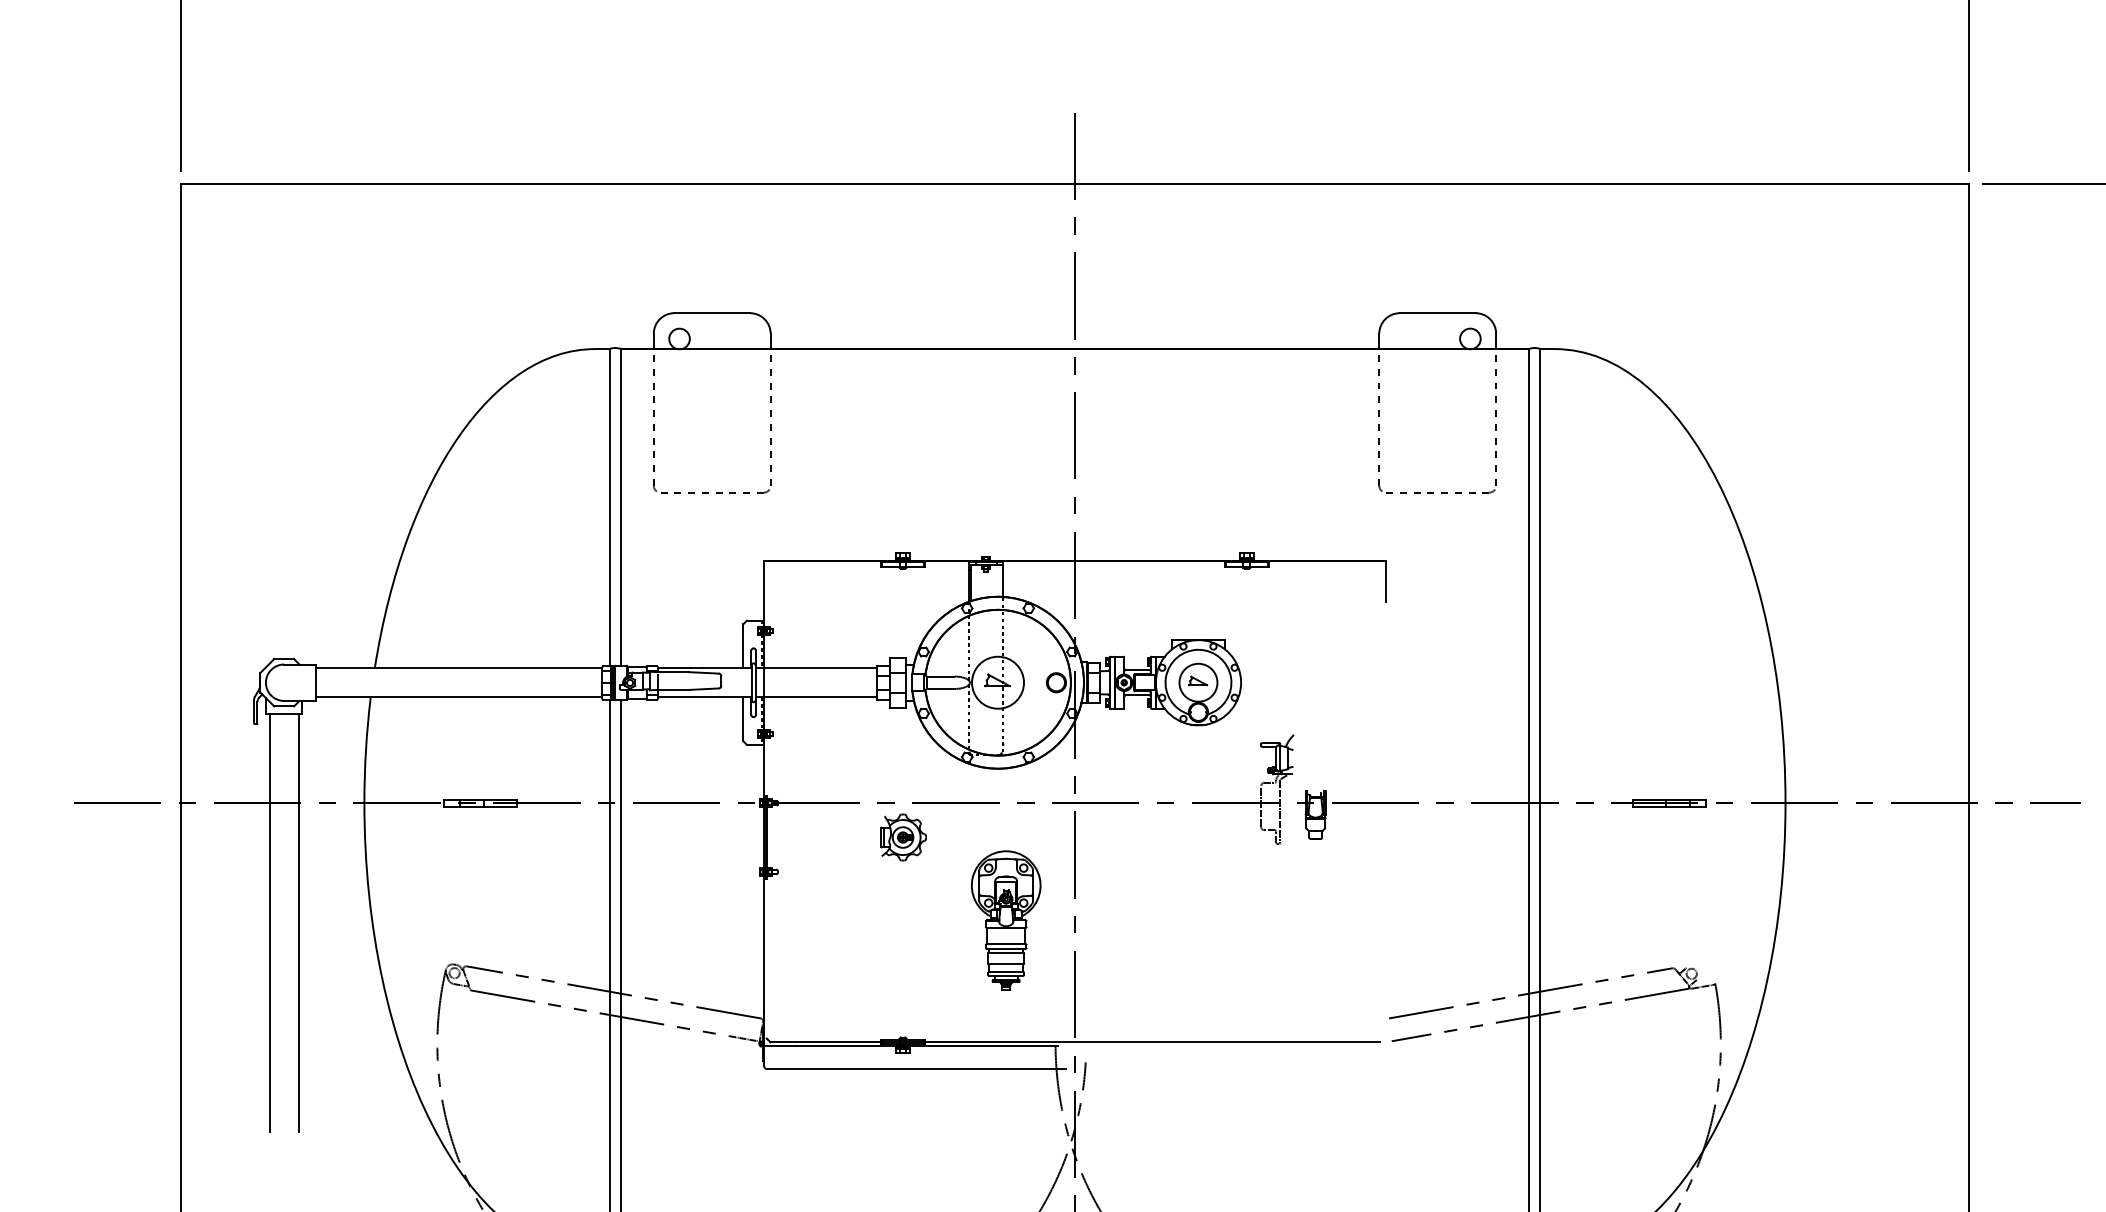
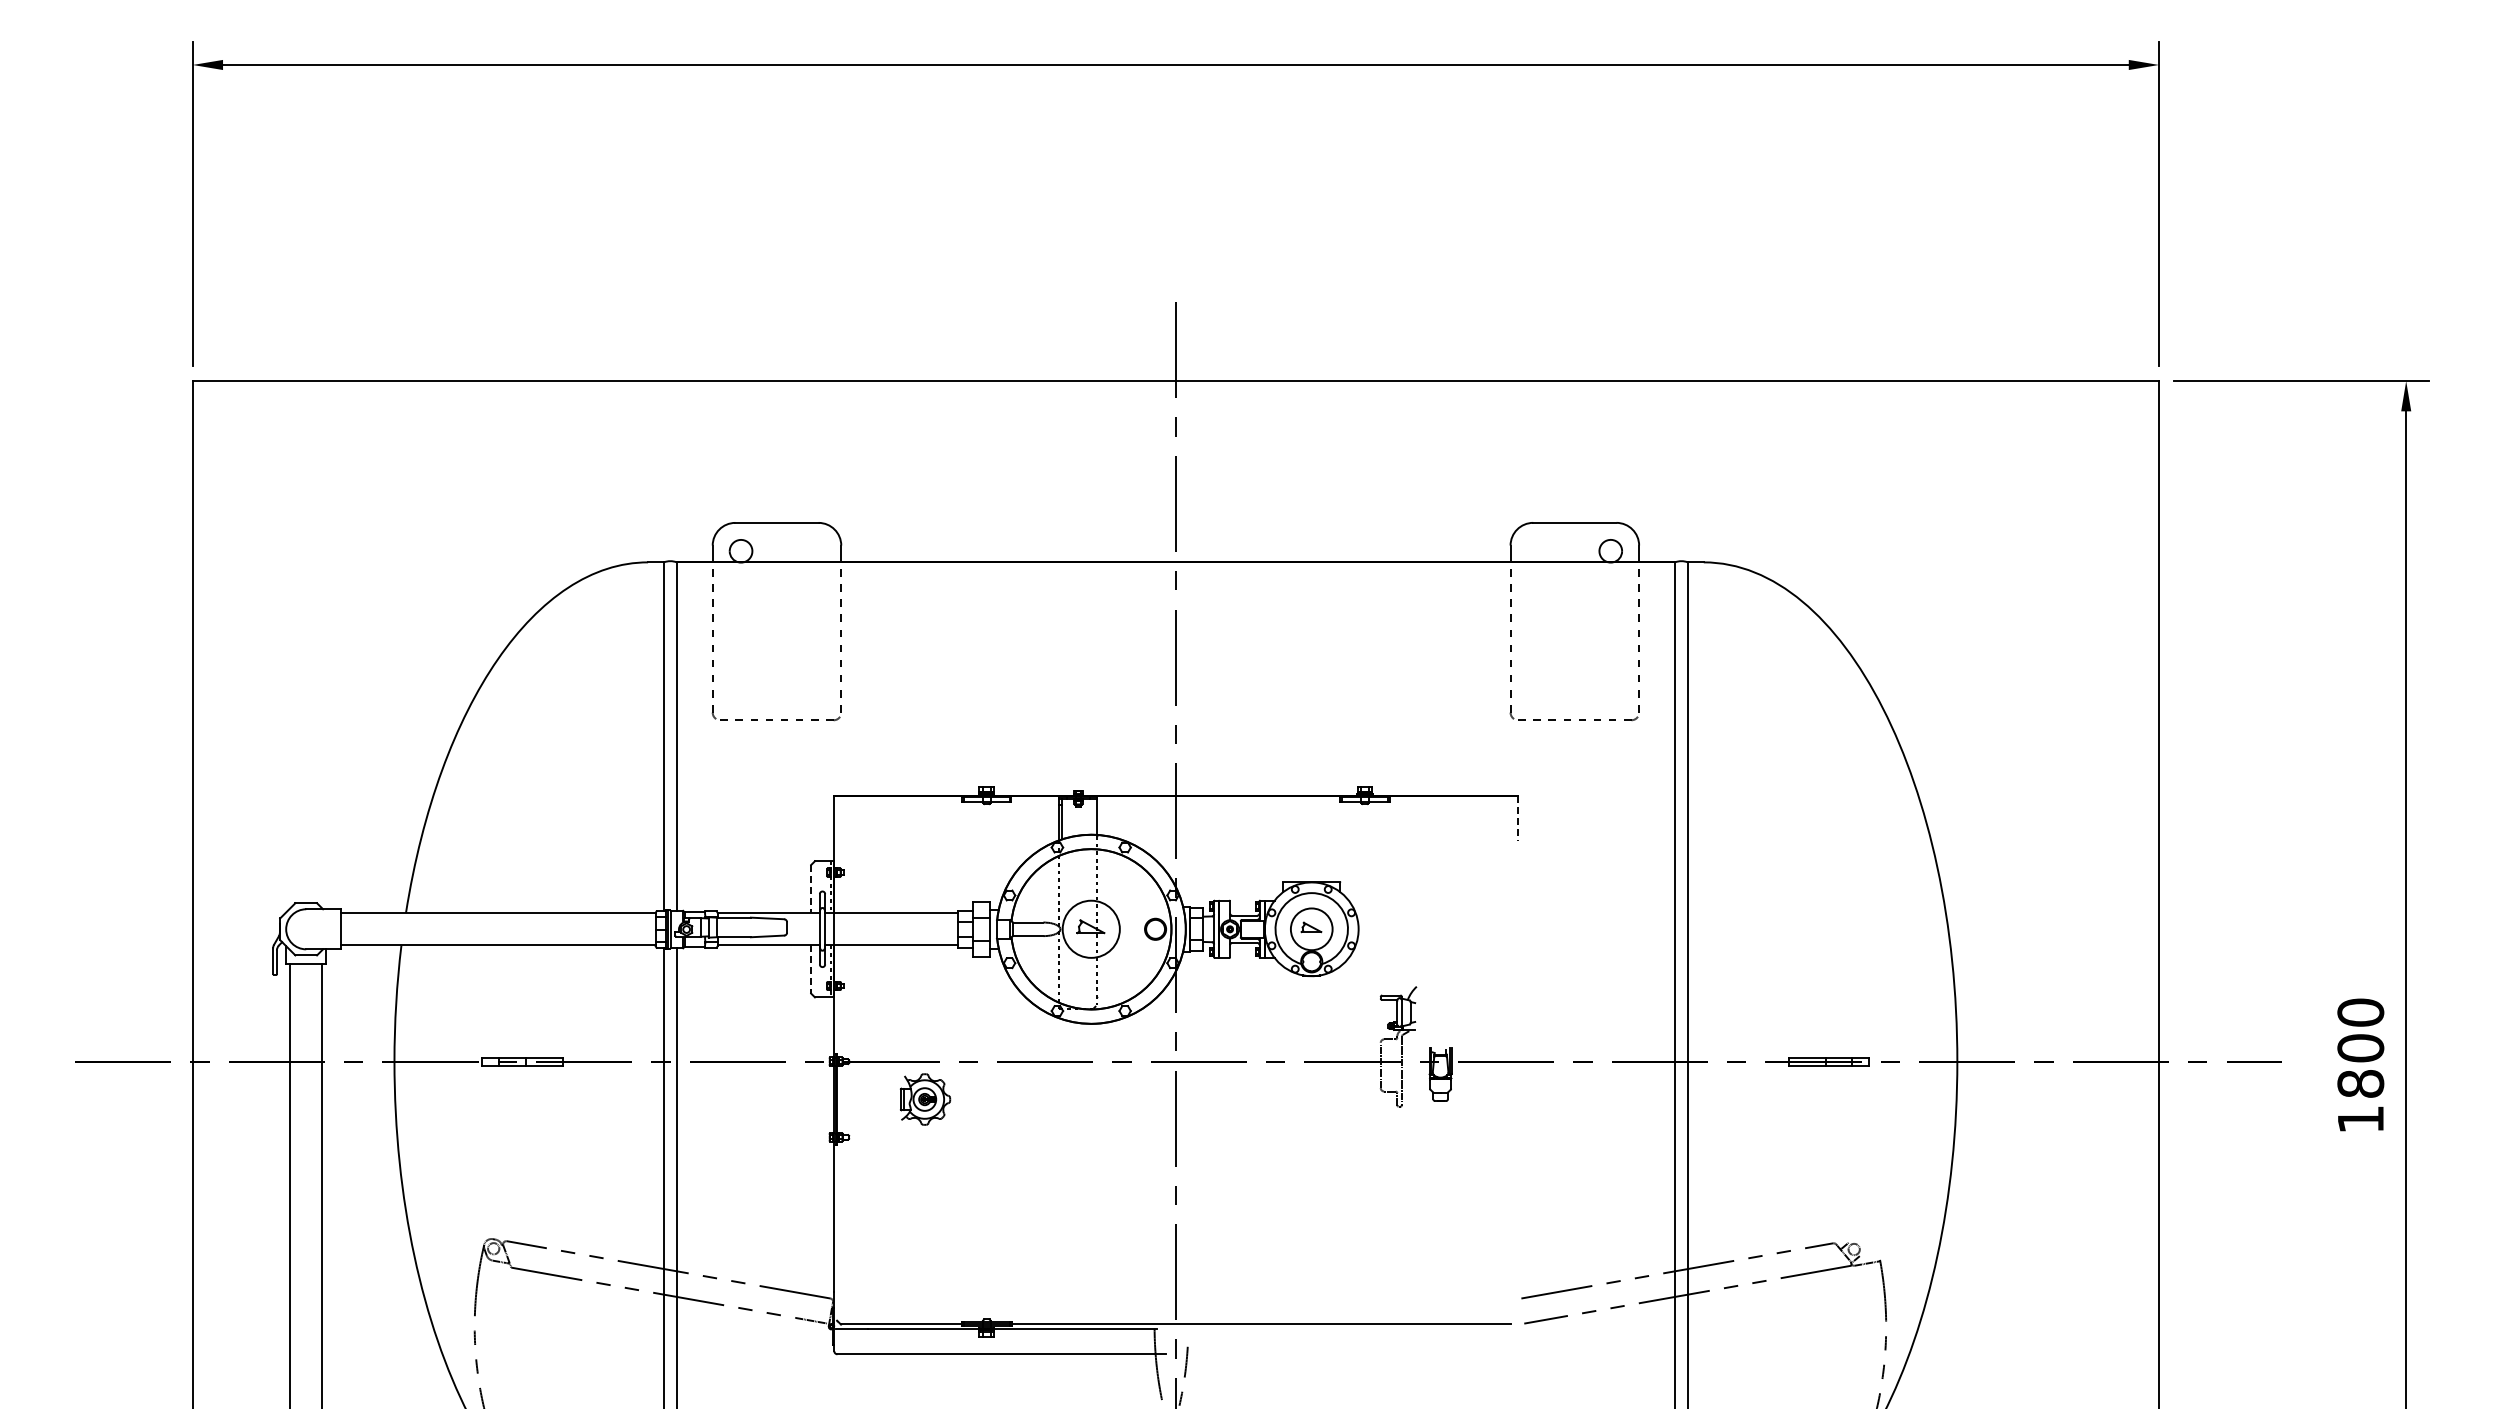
line: (1385, 581) -> (1517, 818), solid -> dashed
line: (743, 646) -> (811, 889), solid -> dashed
line: (743, 720) -> (811, 970), solid -> dashed
part: (903, 837) -> (925, 1099), moved
part: (1005, 920) -> (1099, 1190), removed

